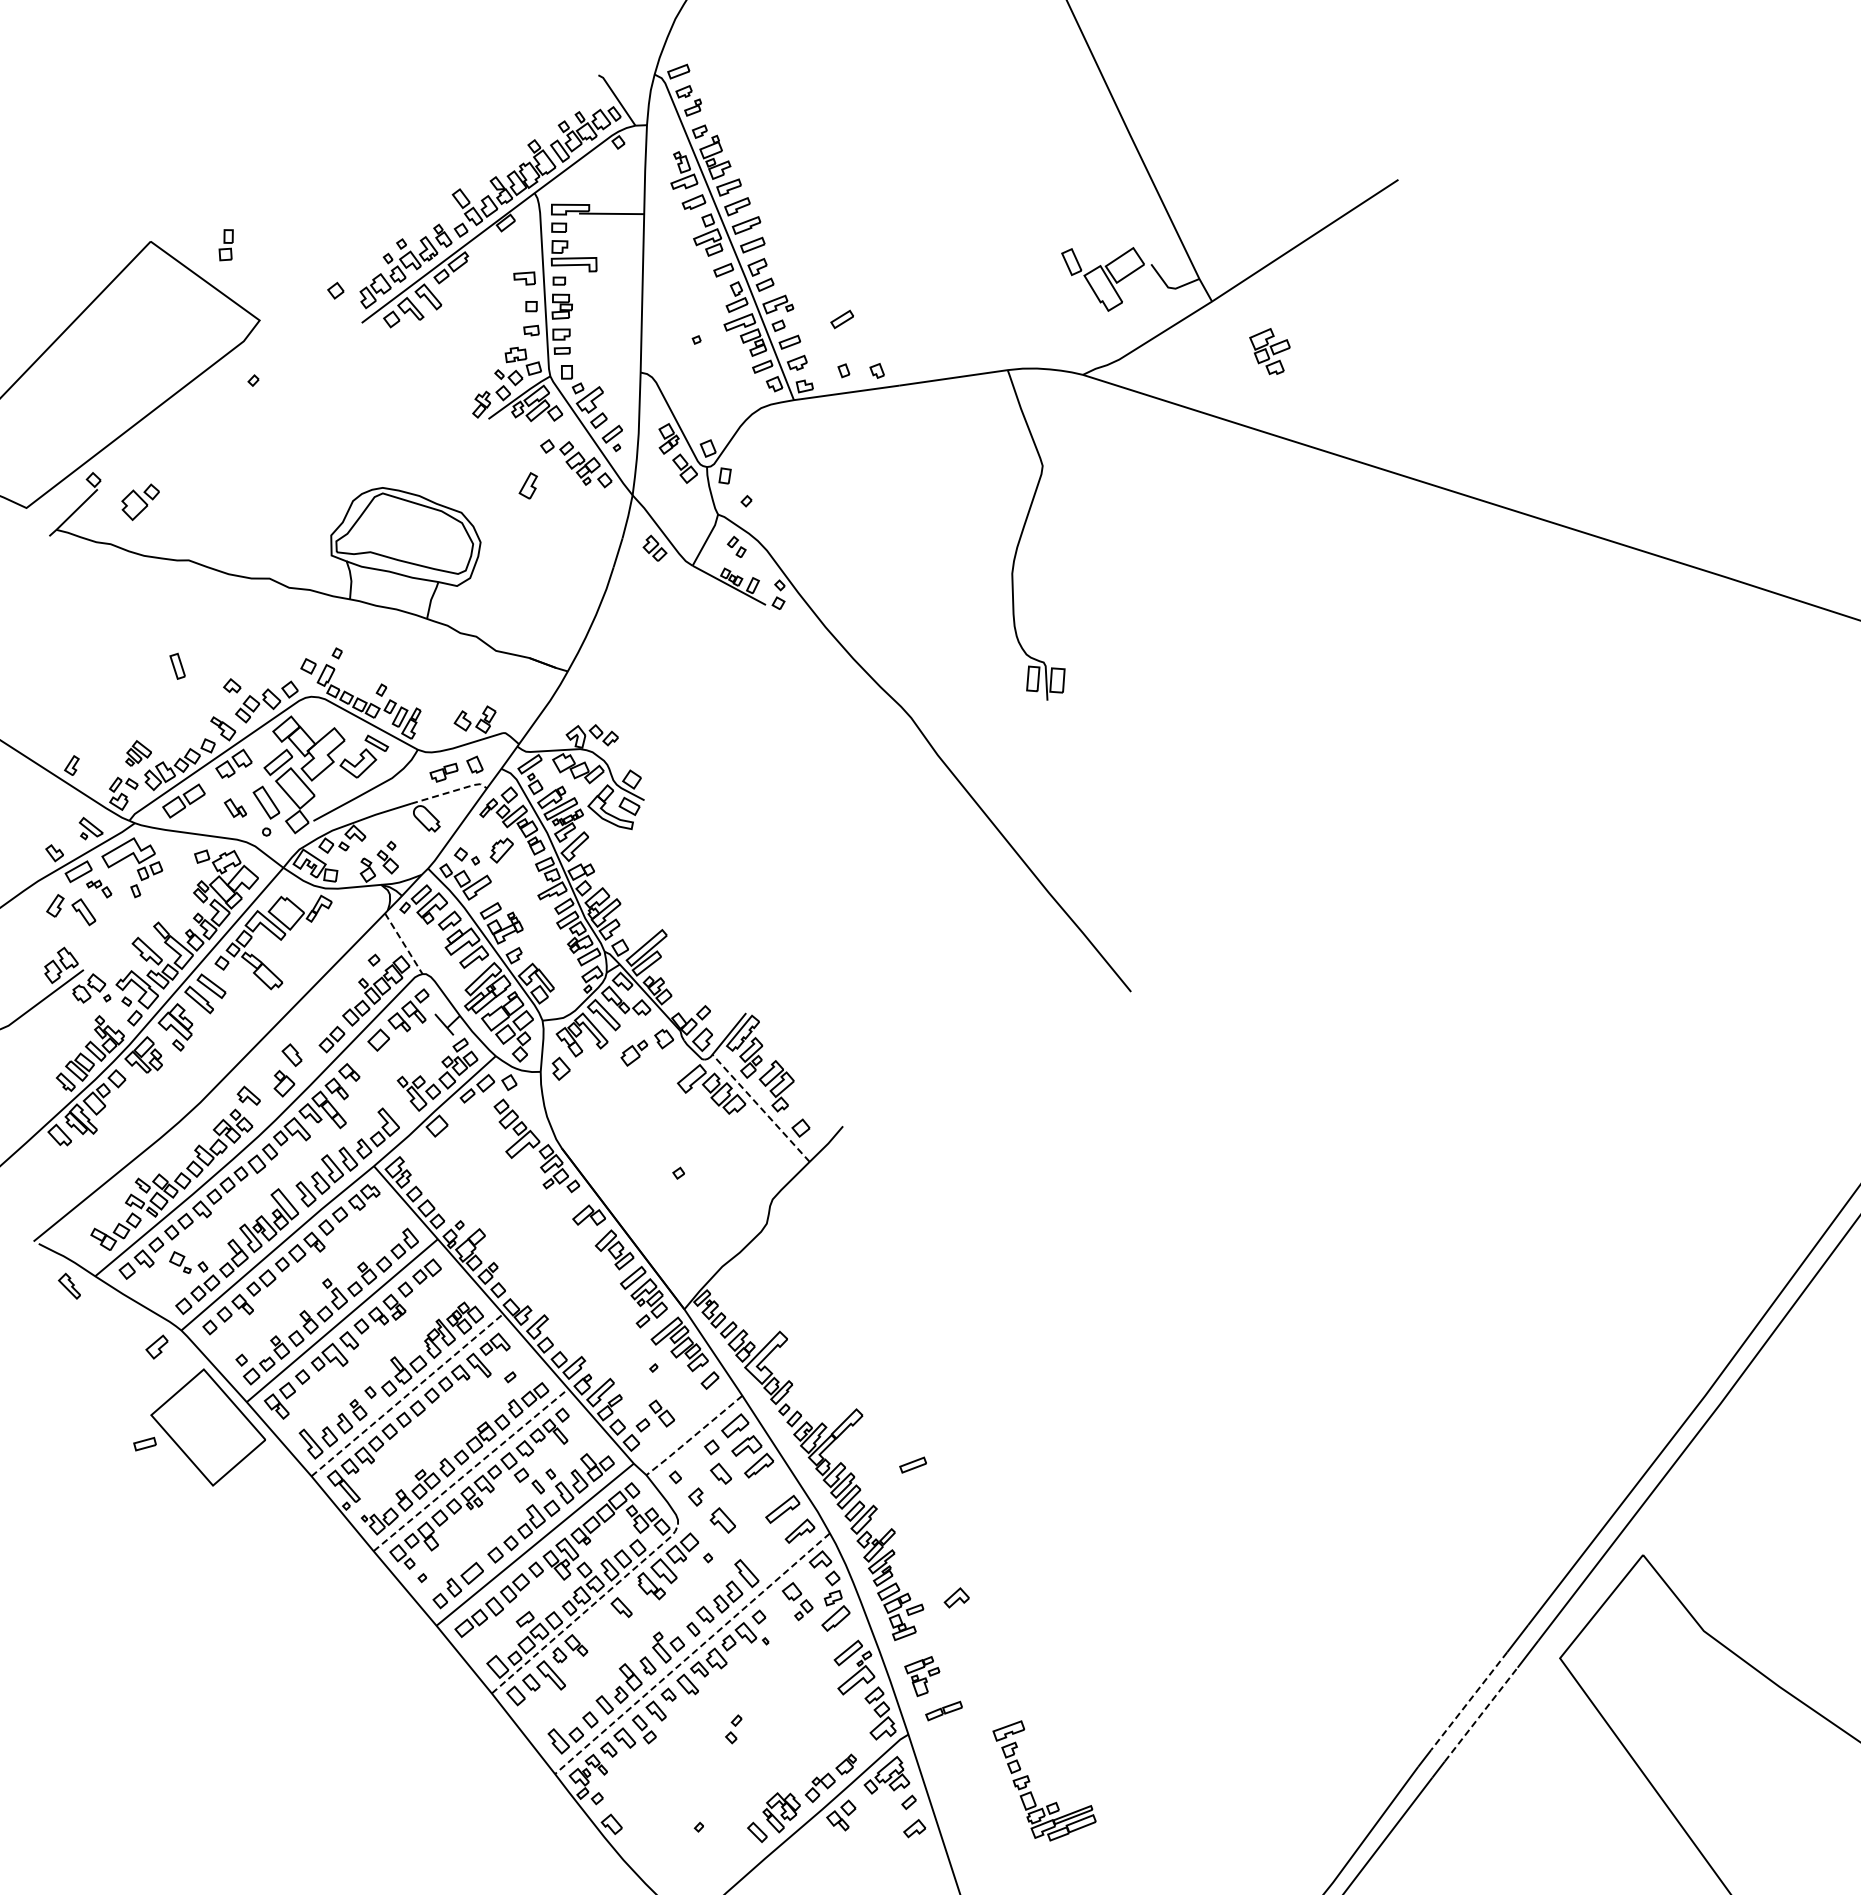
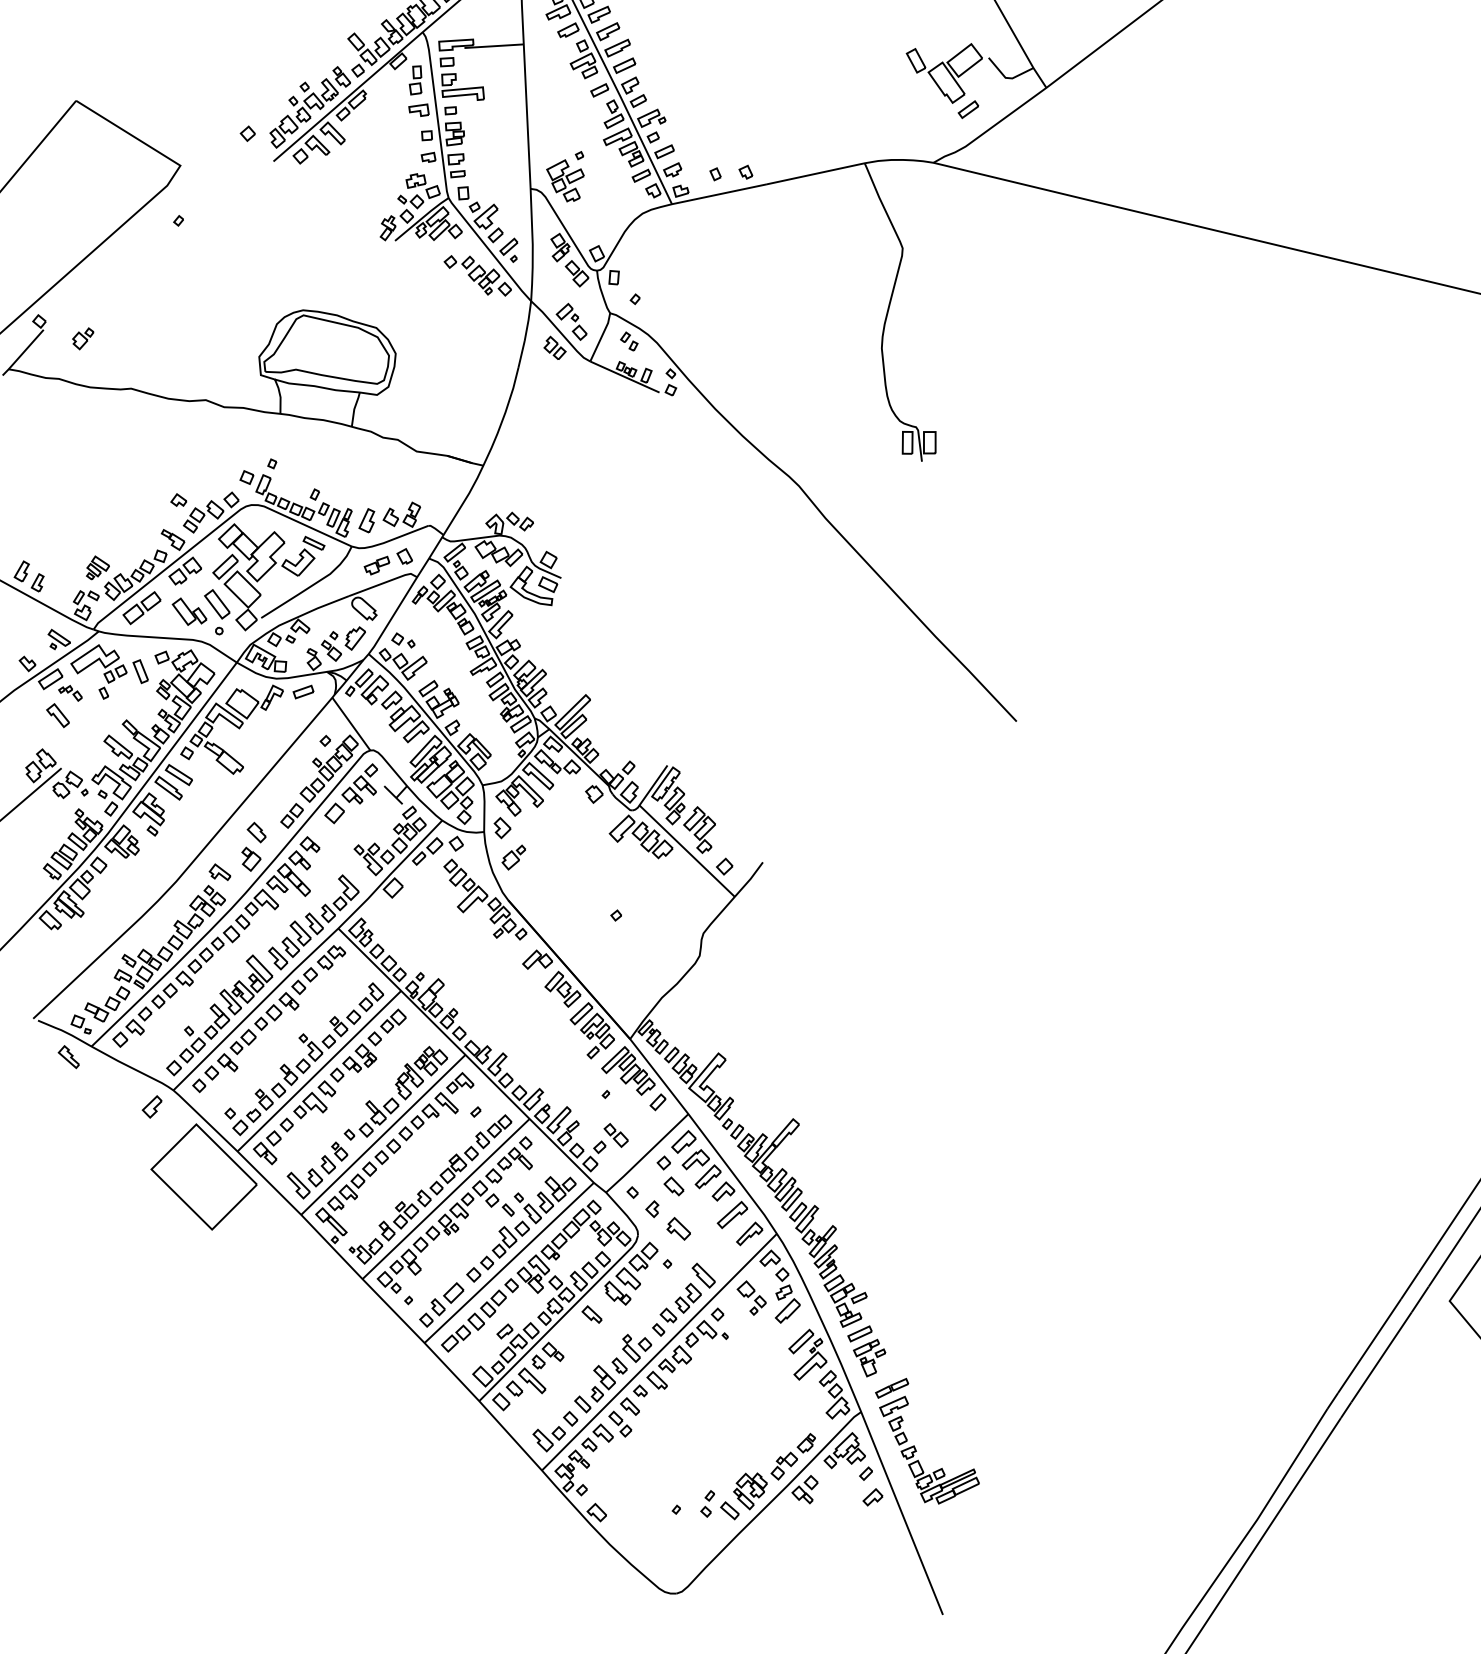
part: (225, 245) -> (414, 80), moved
part: (841, 319) -> (967, 109), moved
part: (1269, 351) -> (565, 180), moved
part: (527, 485) -> (366, 520), moved
part: (140, 502) -> (83, 339), size x0.62
part: (674, 521) -> (570, 322), added
part: (177, 665) -> (140, 670), moved
line: (451, 791) -> (385, 582), dashed -> solid
part: (235, 807) -> (189, 610), size x1.67
part: (501, 850) -> (355, 638), moved
part: (55, 905) -> (21, 571), moved
line: (403, 943) -> (351, 723), dashed -> solid
part: (634, 1052) -> (514, 857), moved
line: (760, 1107) -> (686, 850), dashed -> solid
part: (180, 1262) -> (81, 1024), moved
line: (407, 1395) -> (383, 1135), dashed -> solid
line: (693, 1436) -> (646, 1154), dashed -> solid
part: (144, 1443) -> (303, 691), moved
part: (912, 1464) -> (859, 1333), moved
line: (471, 1470) -> (446, 1199), dashed -> solid
part: (956, 1597) -> (723, 1191), moved
line: (588, 1609) -> (561, 1318), dashed -> solid
line: (692, 1653) -> (659, 1351), dashed -> solid
line: (1469, 1701) -> (1369, 1346), dashed -> solid
line: (1481, 1714) -> (1381, 1357), dashed -> solid
part: (733, 1729) -> (707, 1504), moved
part: (1030, 1781) -> (917, 1451), moved

